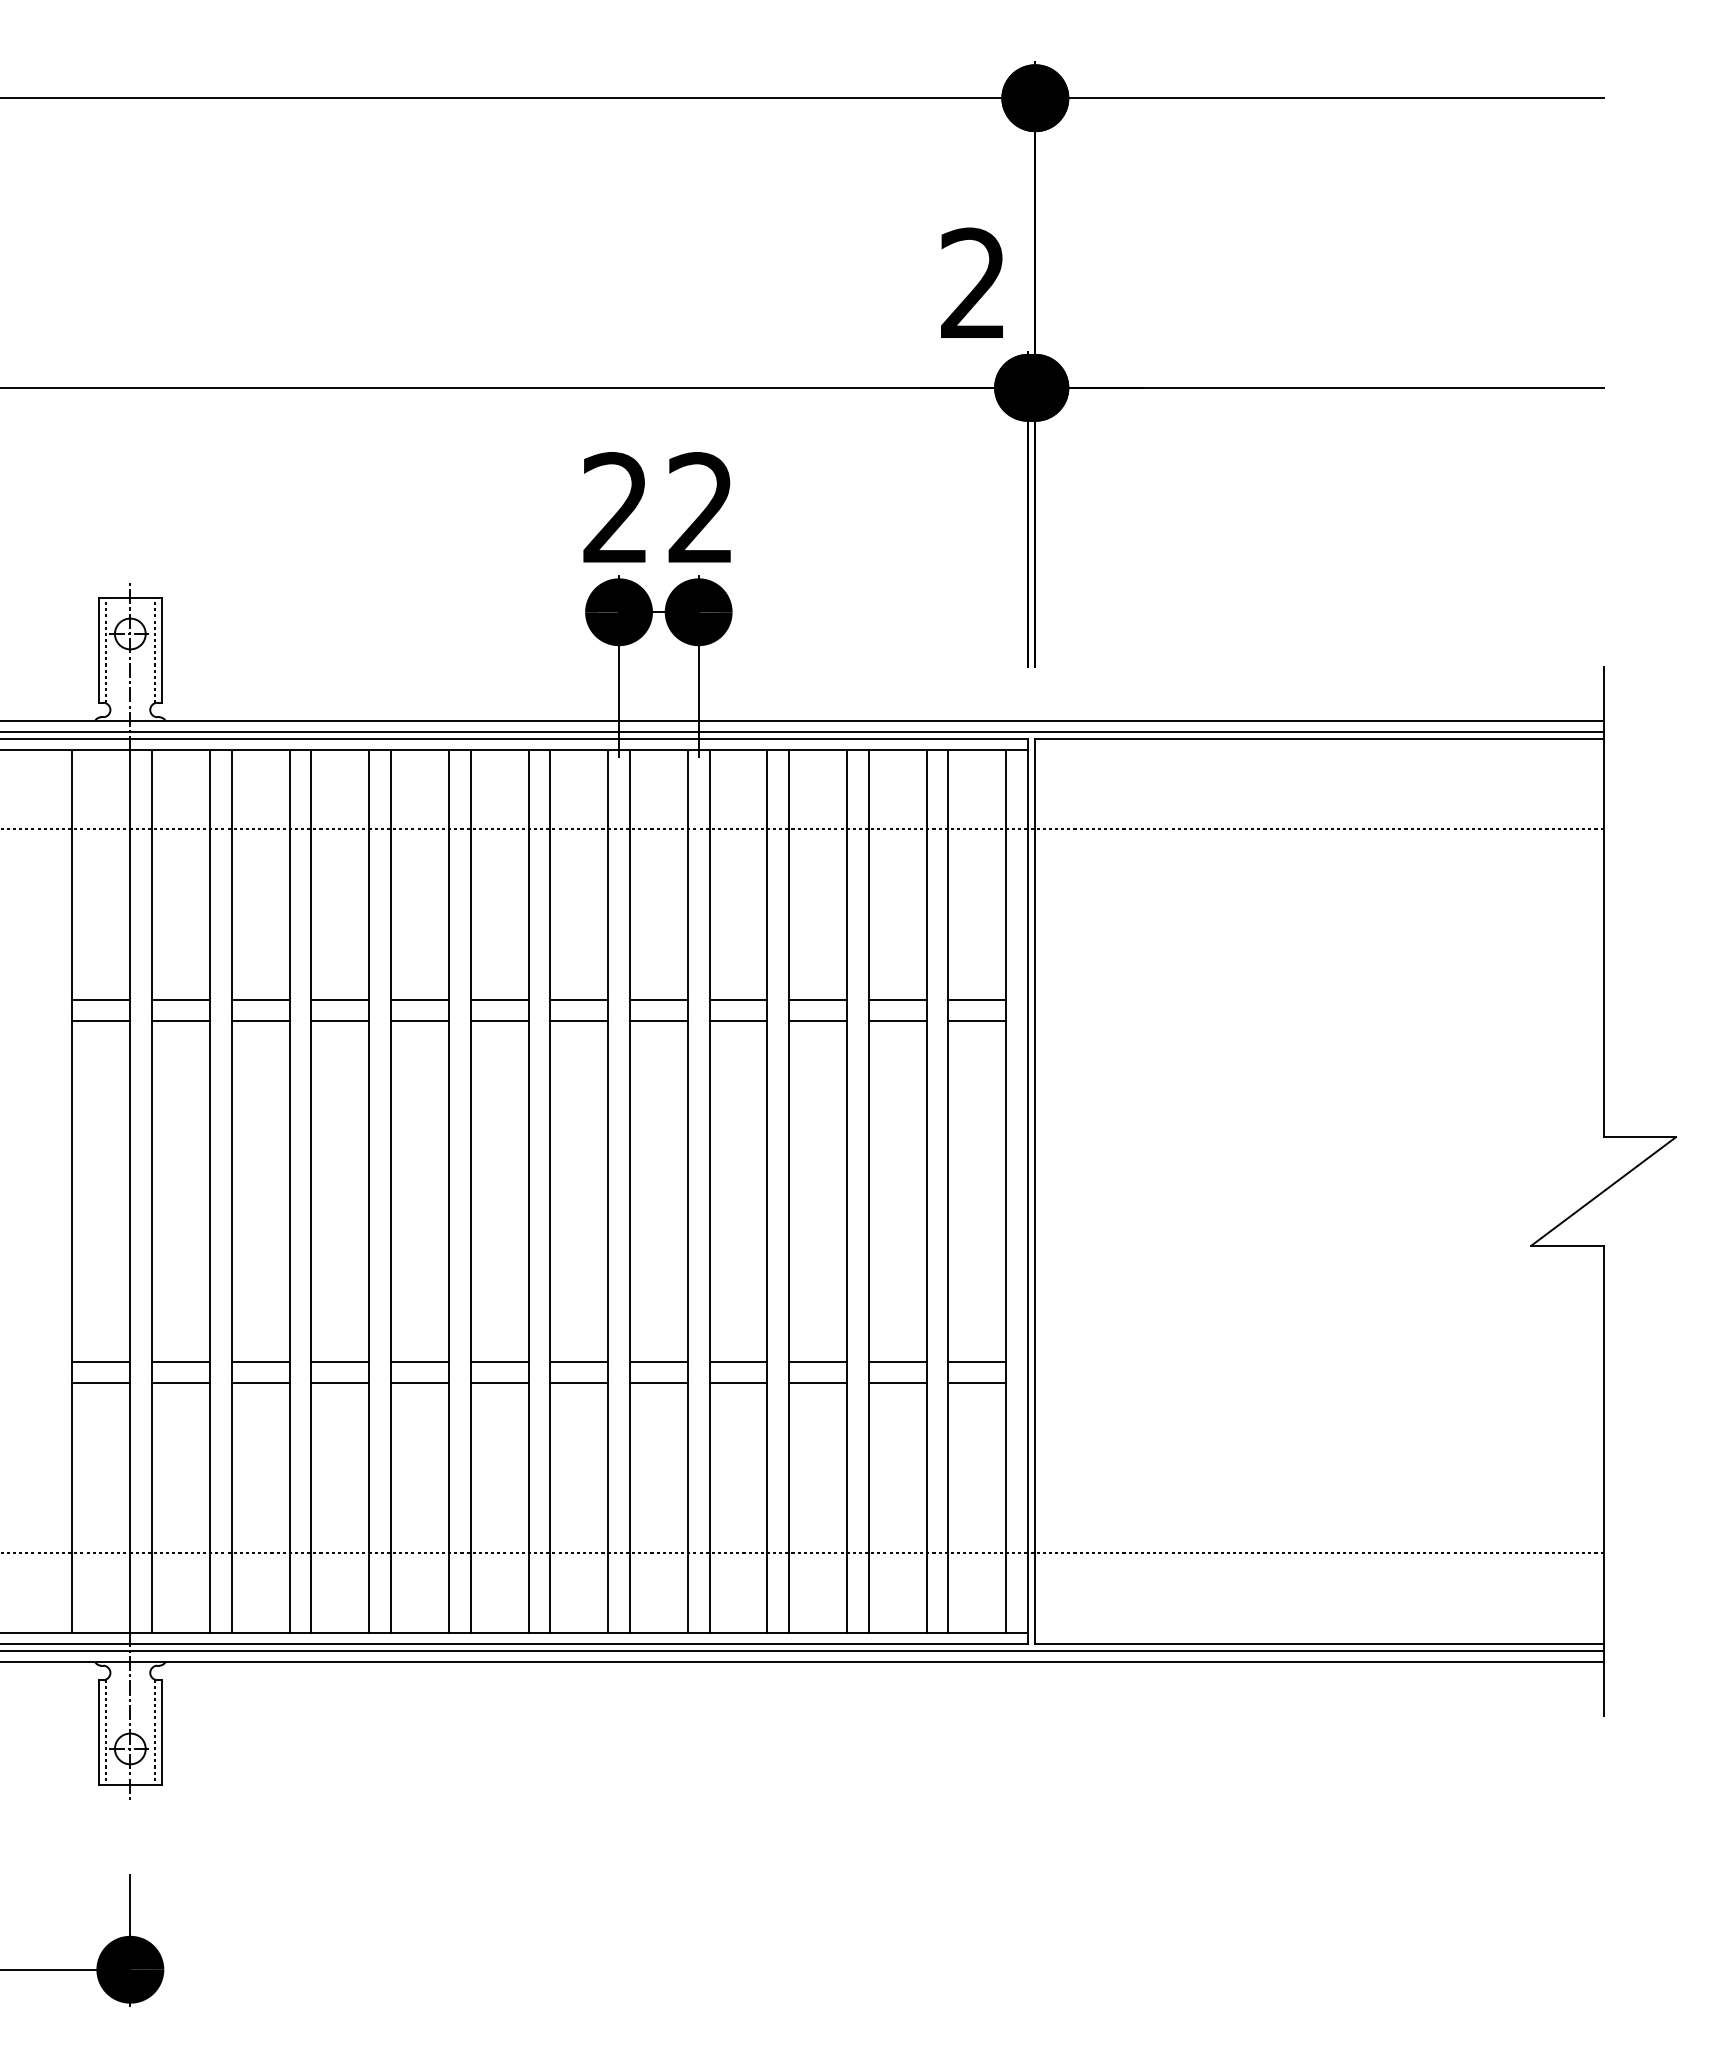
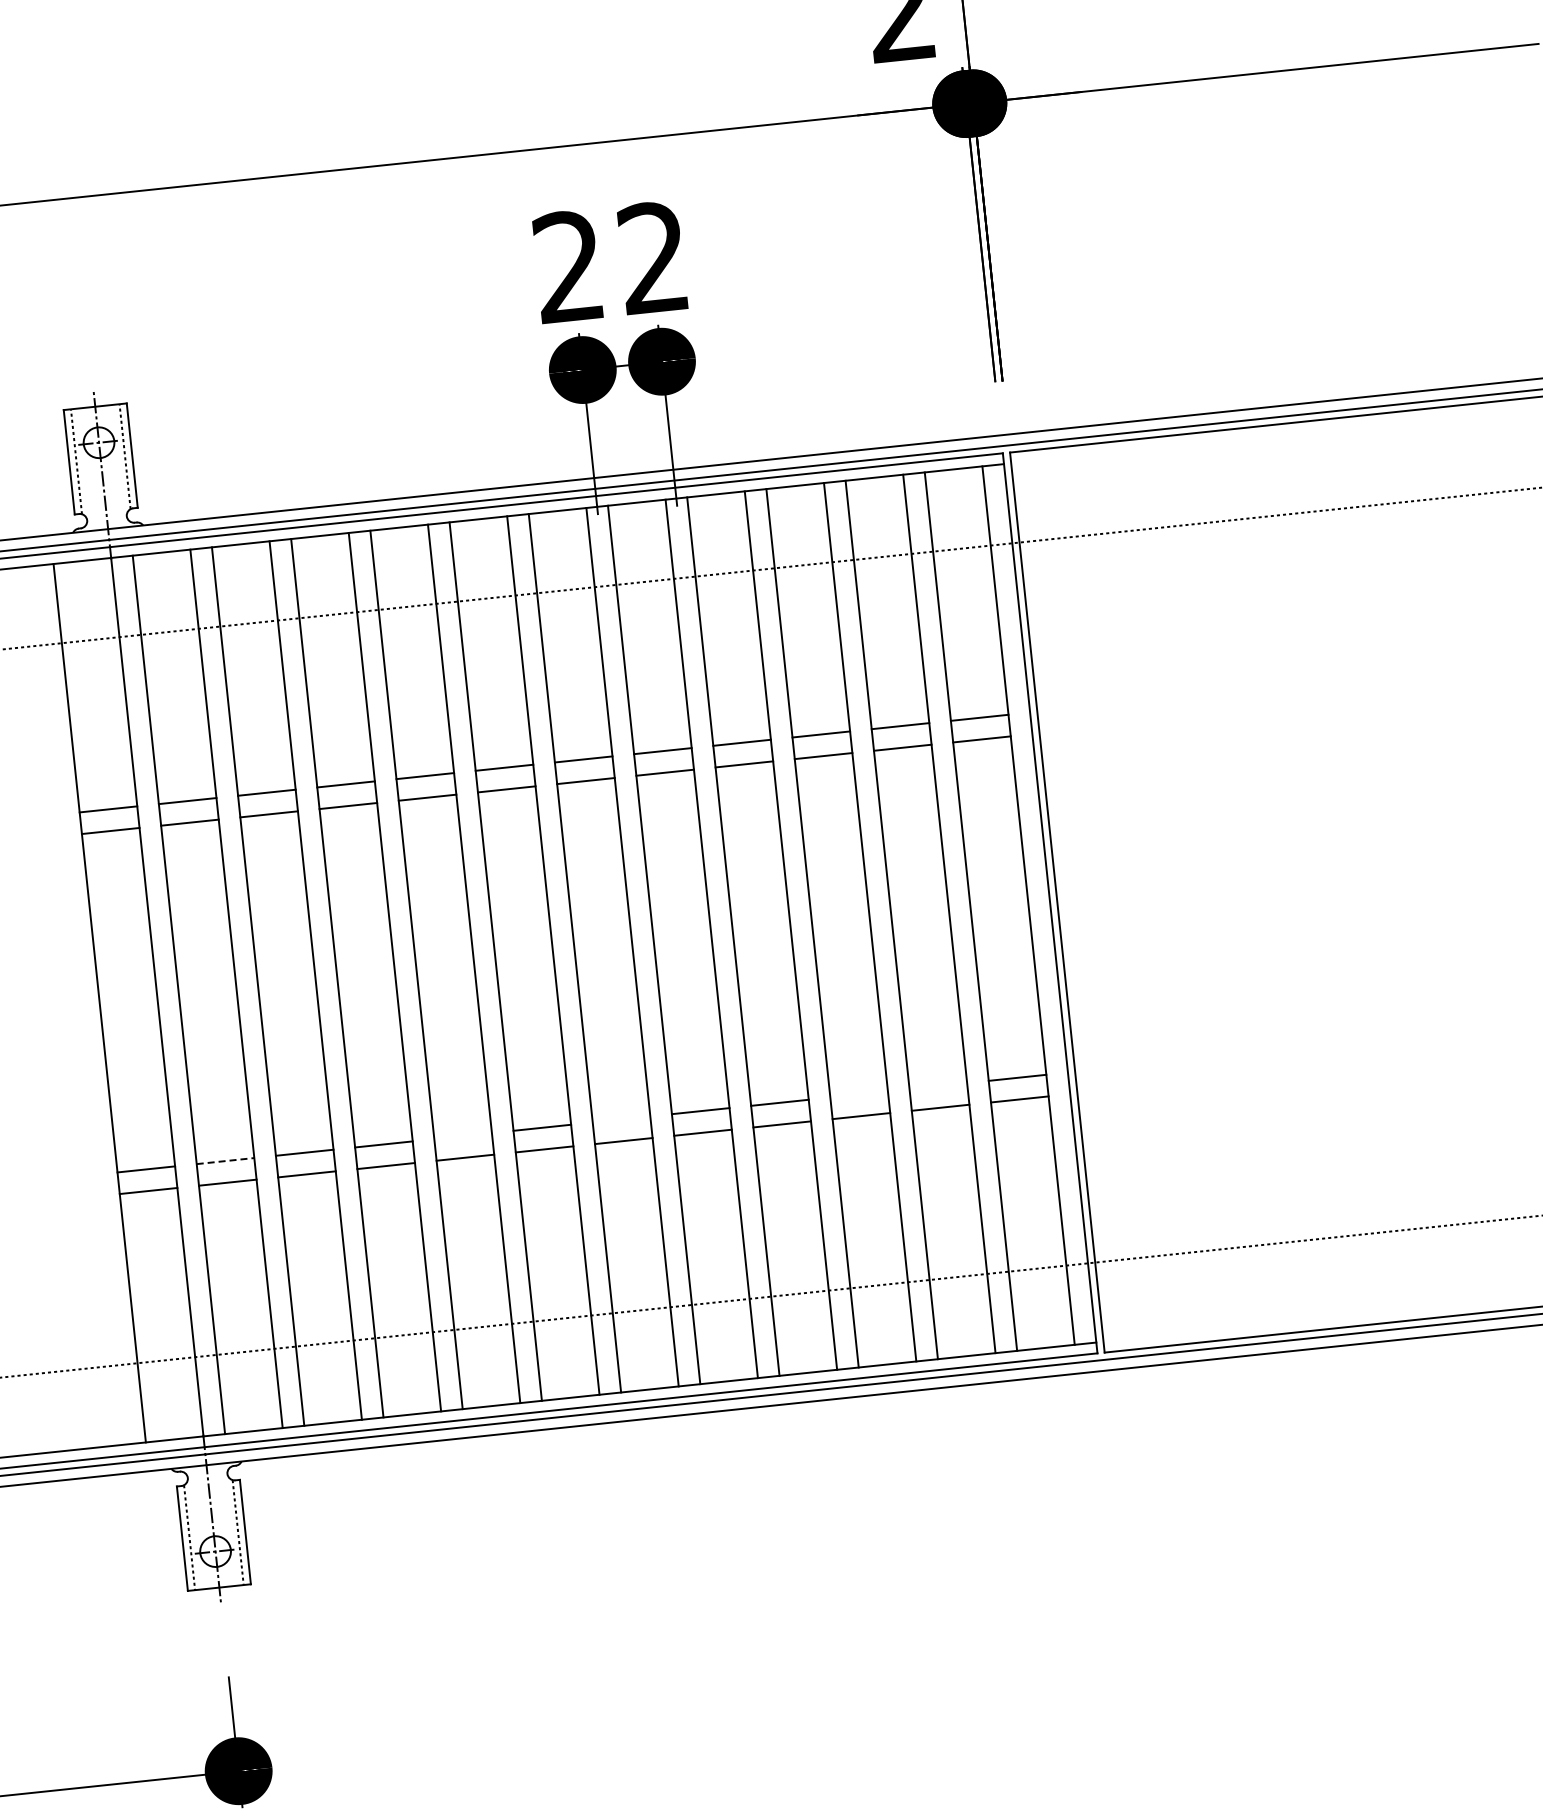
line: (181, 1361) -> (225, 1160), solid -> dashed
line: (419, 1361) -> (462, 1136), removed
line: (579, 1361) -> (621, 1119), removed
line: (818, 1361) -> (859, 1094), removed
line: (897, 1361) -> (938, 1086), removed

